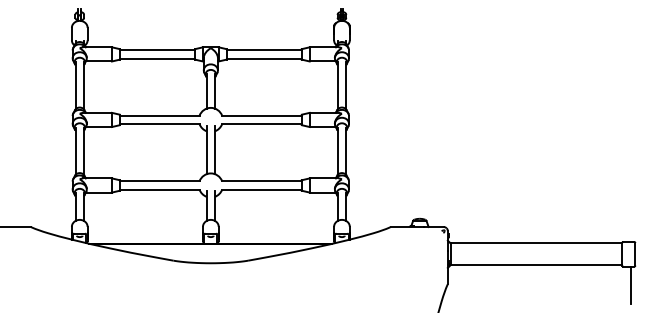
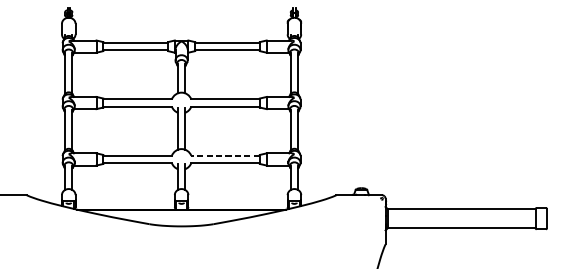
line: (262, 181) -> (226, 156), solid -> dashed
line: (631, 284) -> (543, 244), removed

